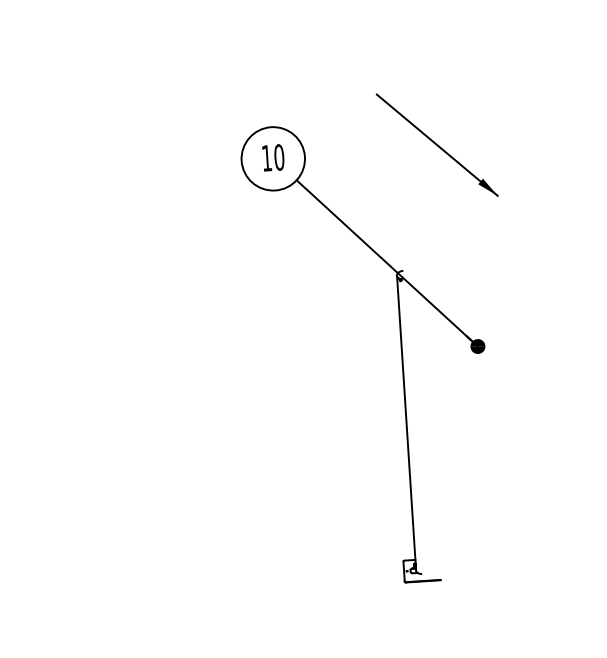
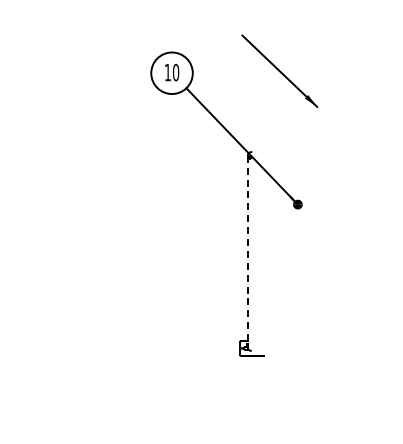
line: (407, 421) -> (248, 250), solid -> dashed

